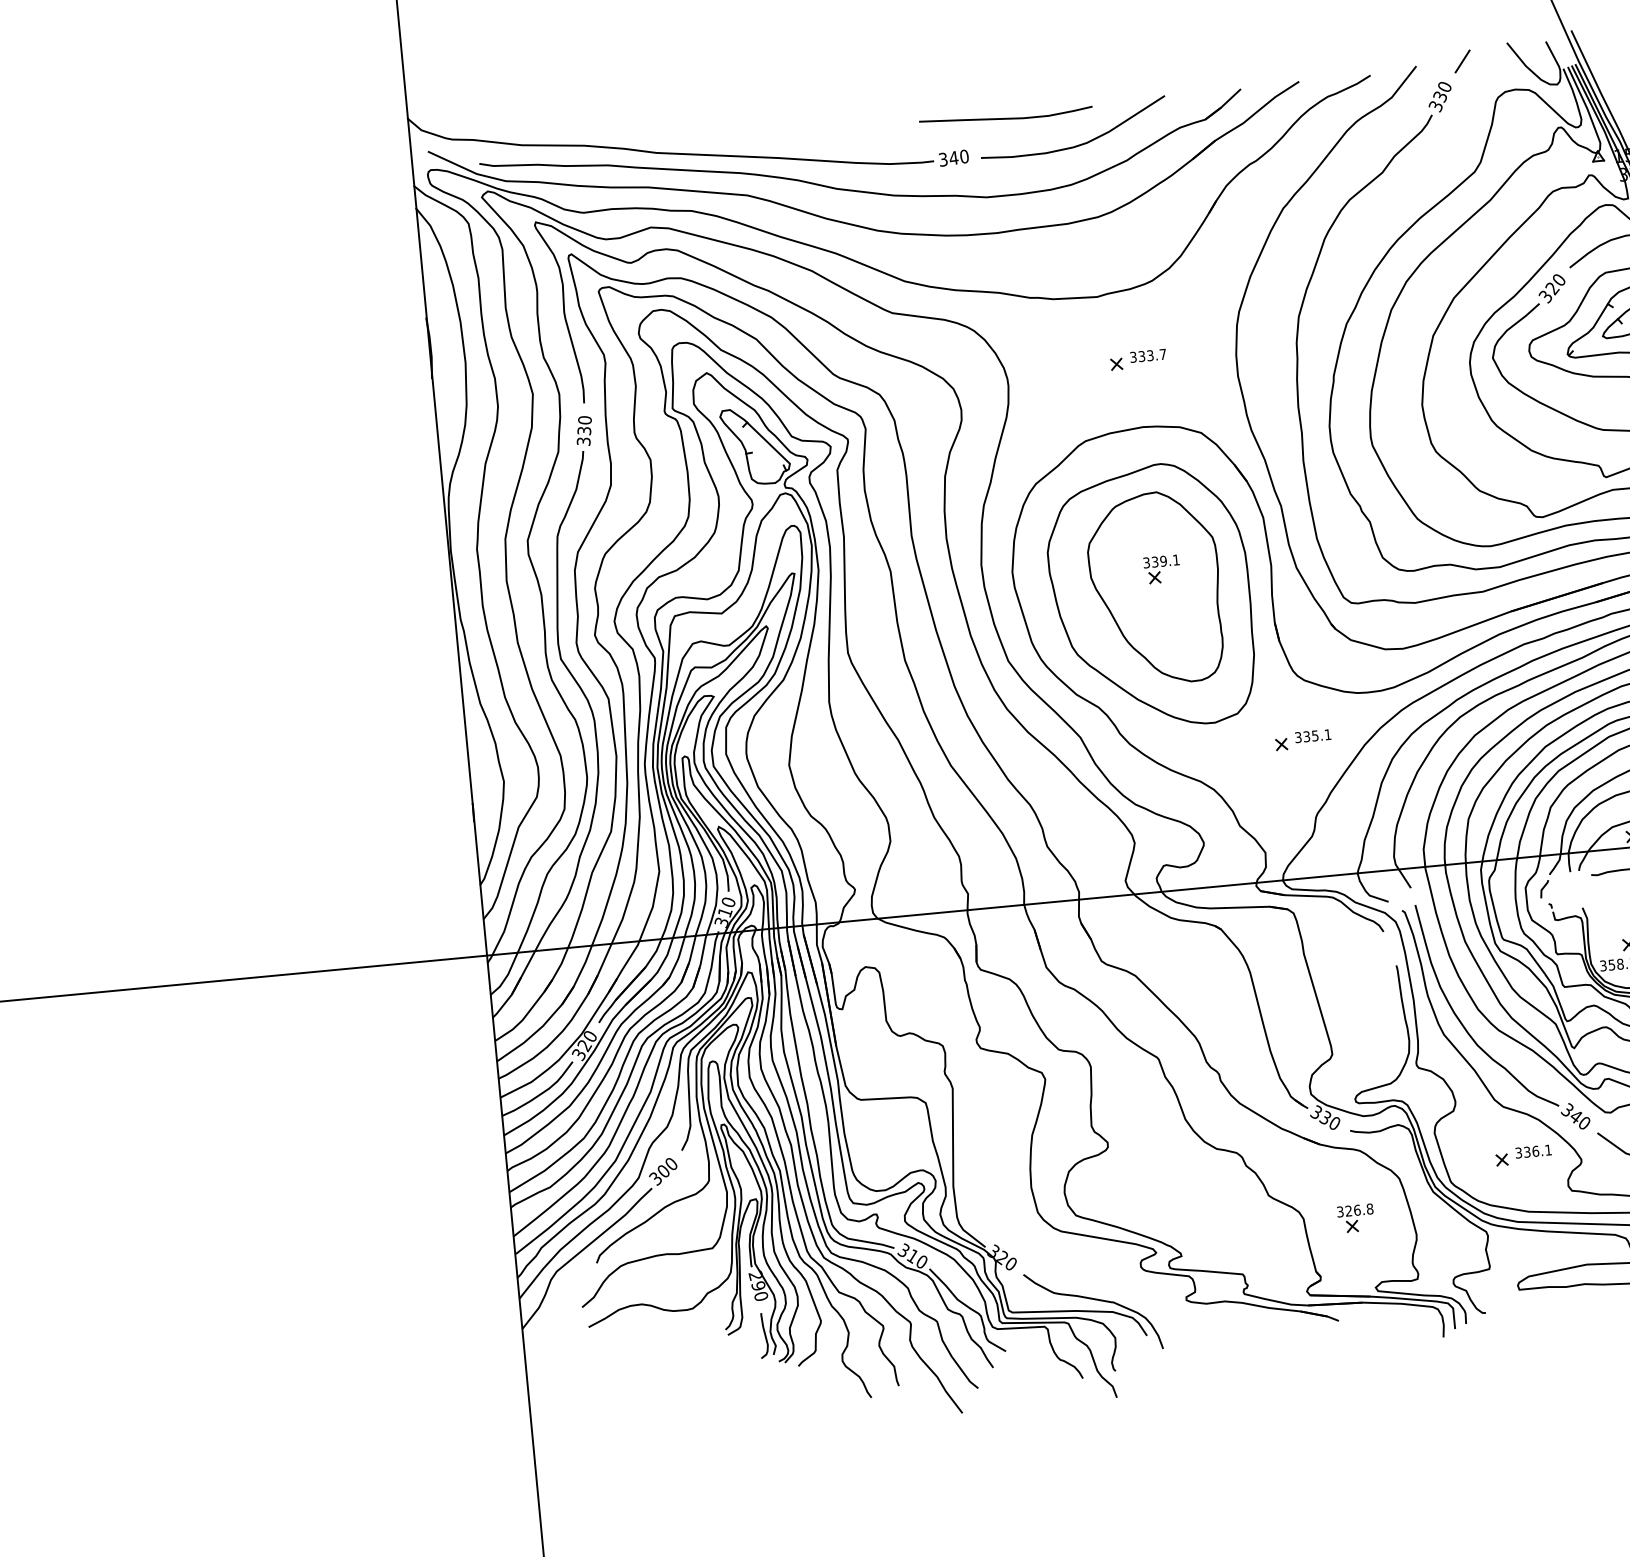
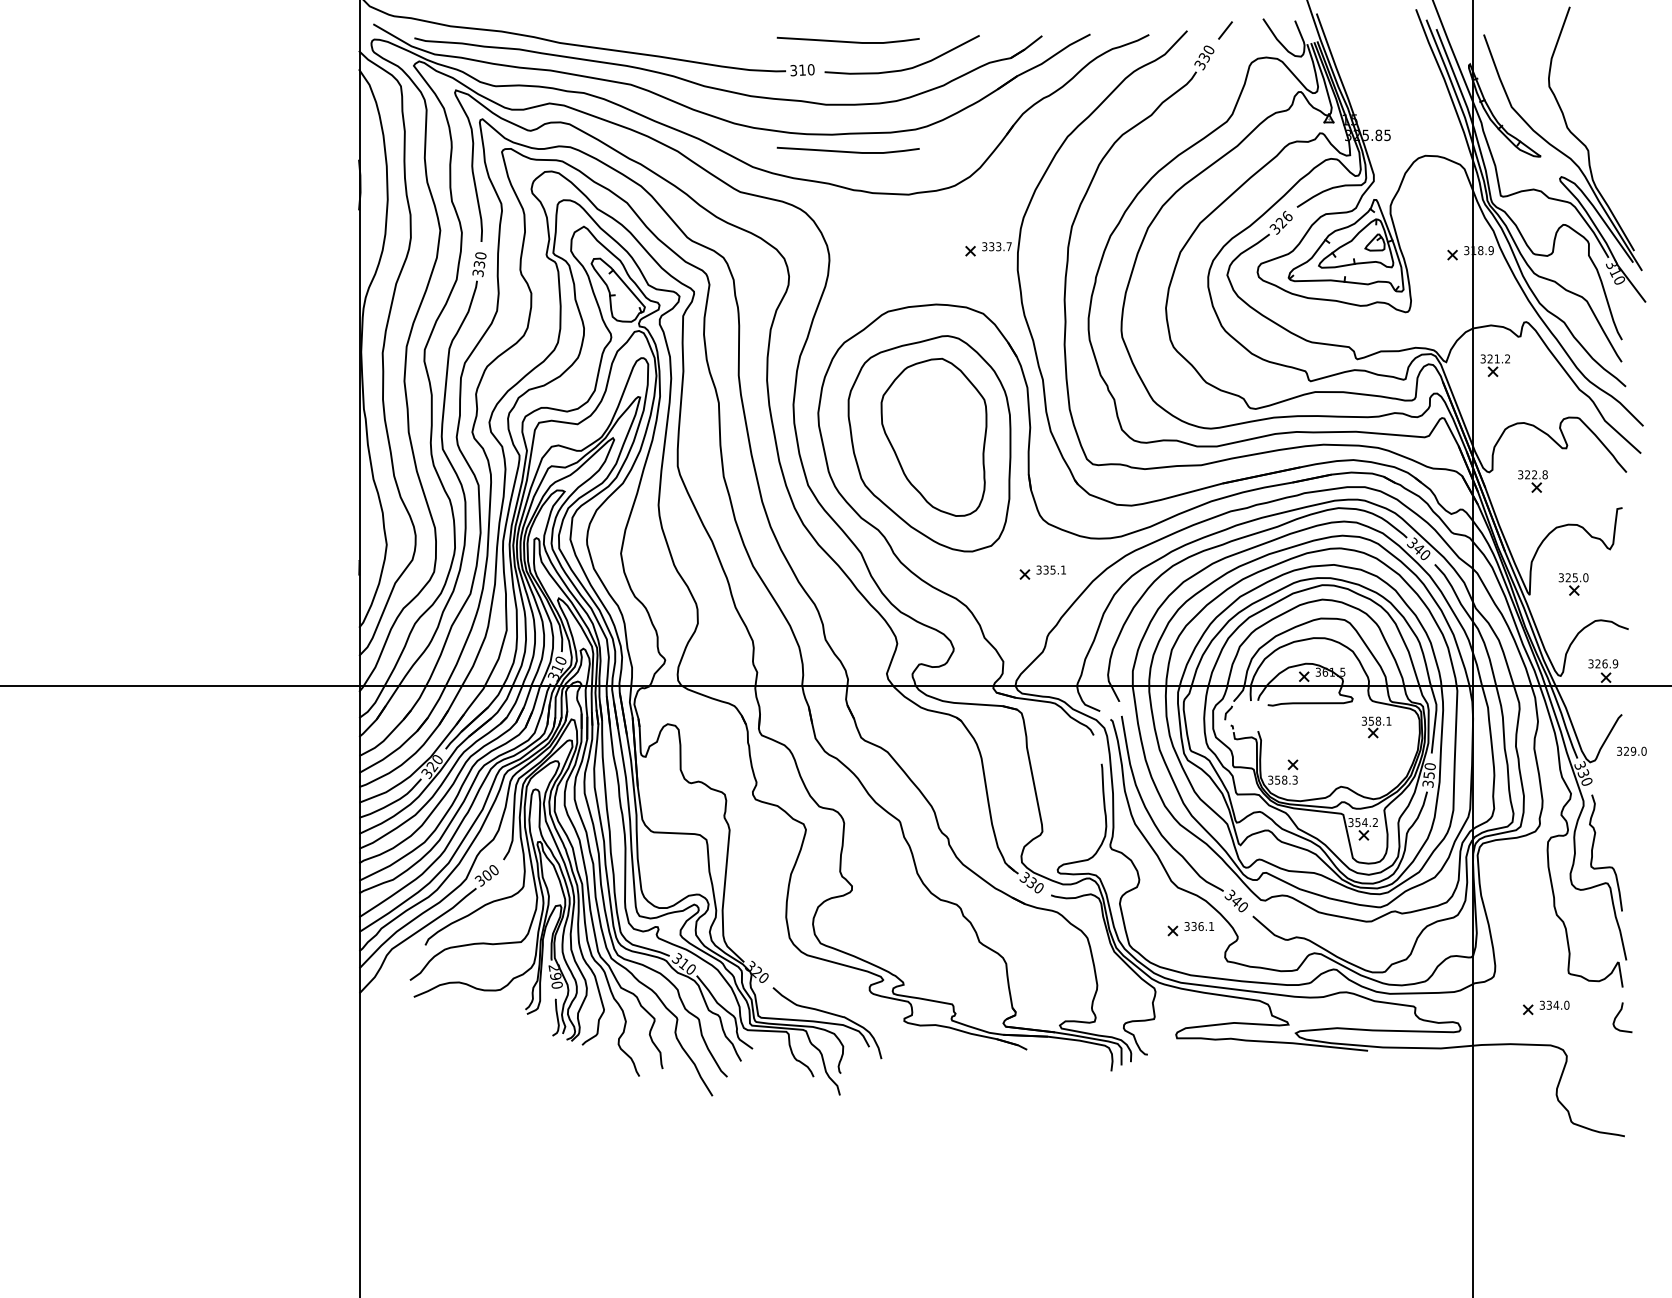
text: (953, 157) -> (802, 69), 340 -> 310
curve: (1017, 251) -> (847, 151), added
text: (1558, 277) -> (1287, 214), 320 -> 326
part: (1138, 360) -> (988, 249), moved
part: (1161, 569) -> (940, 422), removed
part: (1355, 1218) -> (1048, 967), removed

